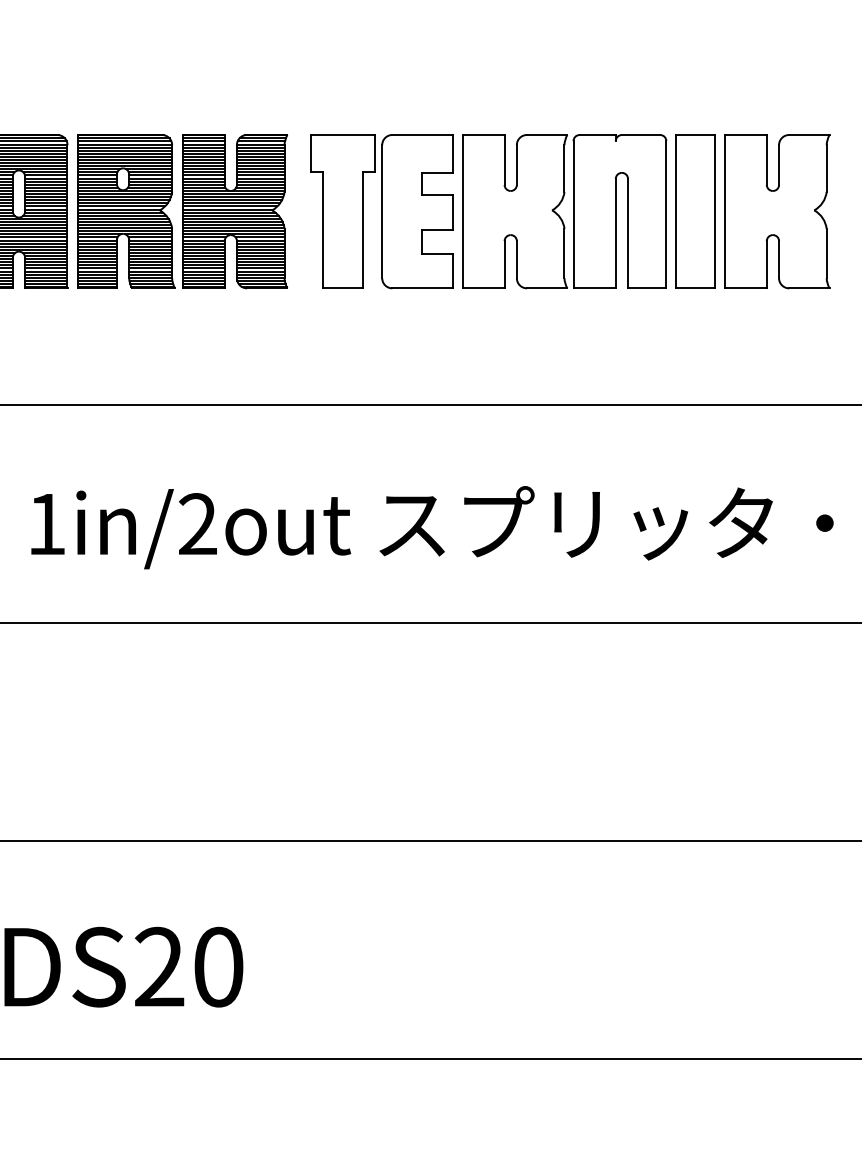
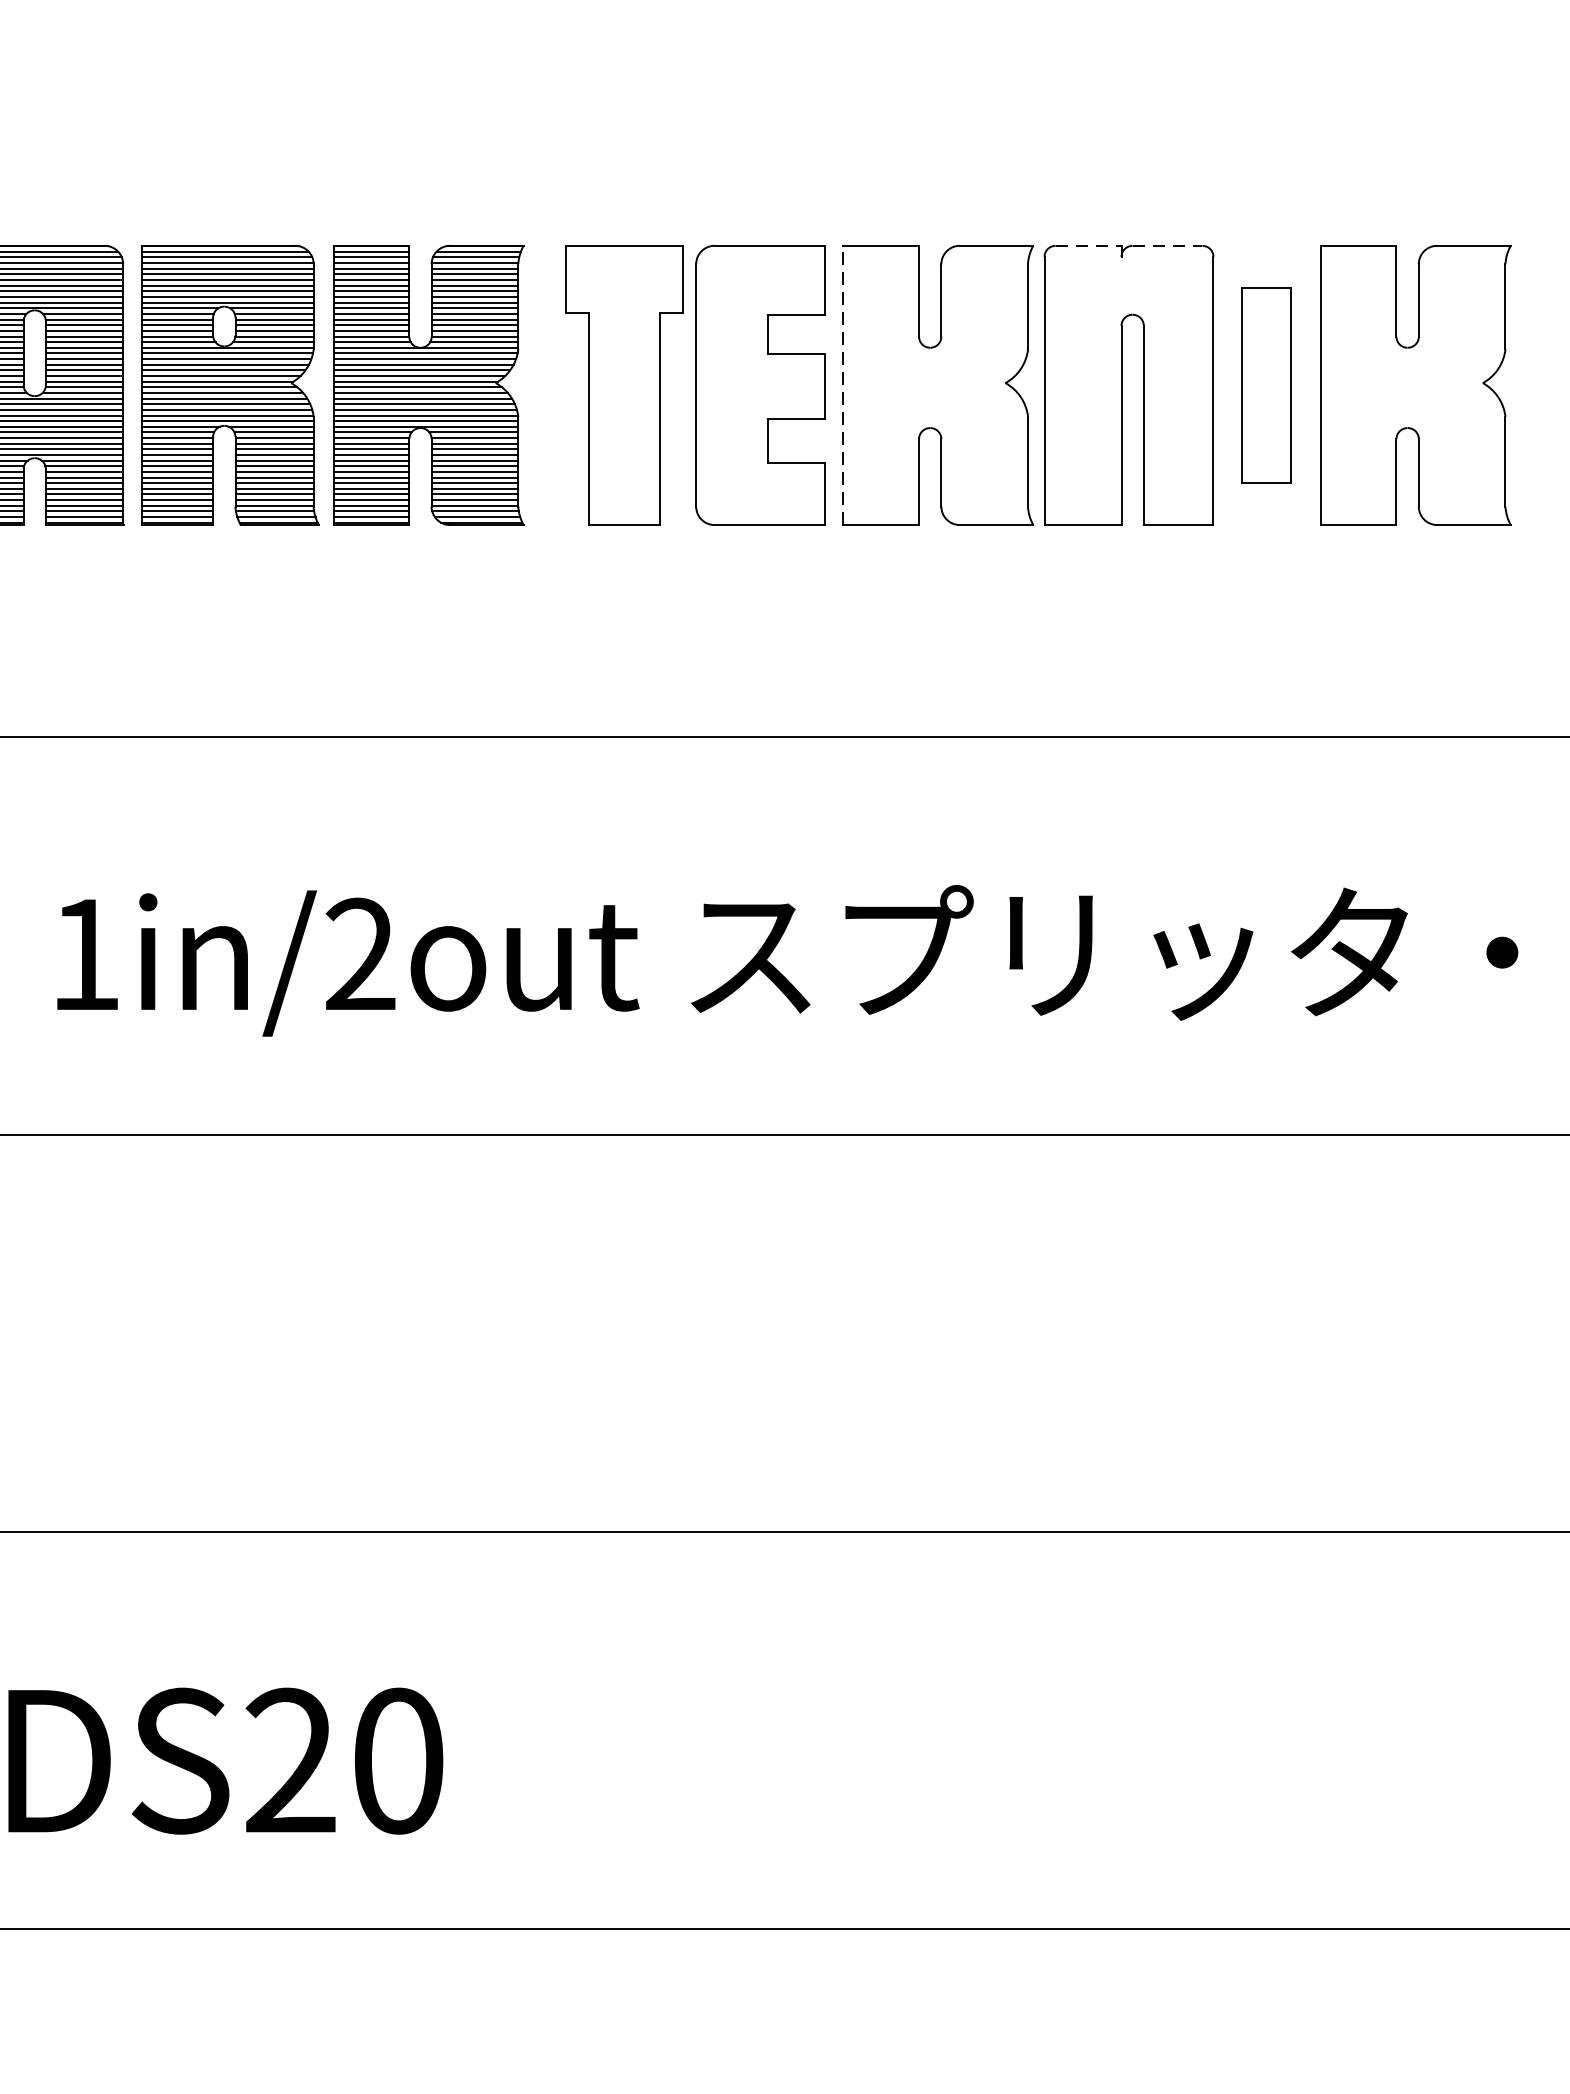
line: (598, 135) -> (1090, 246), solid -> dashed
line: (641, 135) -> (1168, 246), solid -> dashed
line: (463, 211) -> (844, 385), solid -> dashed
part: (695, 211) -> (1266, 385), size x0.7

